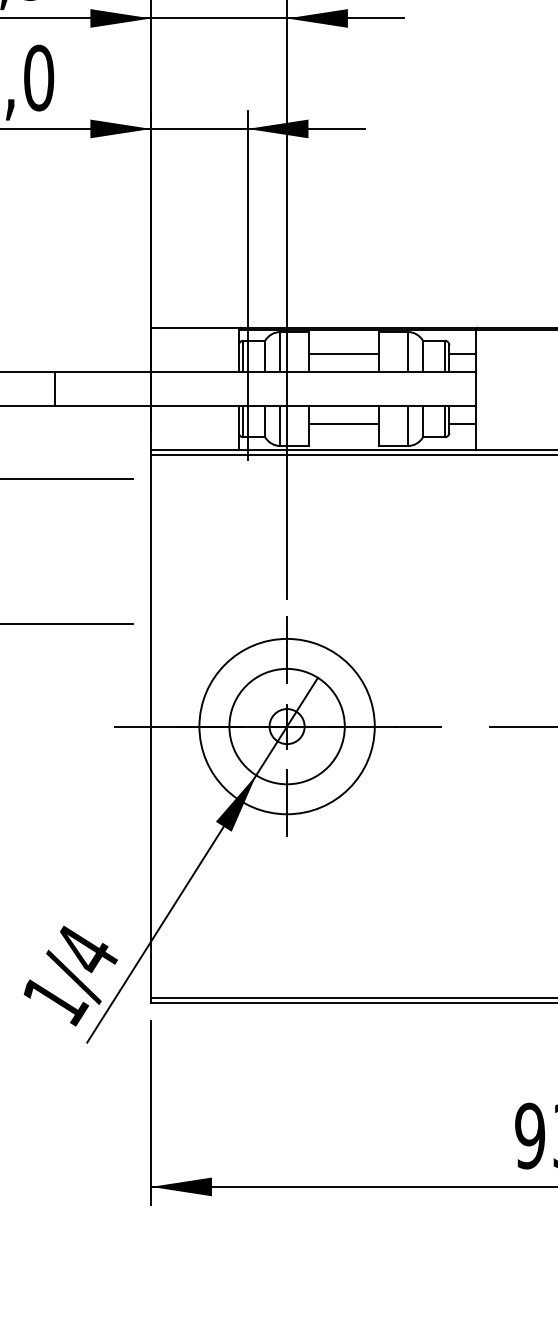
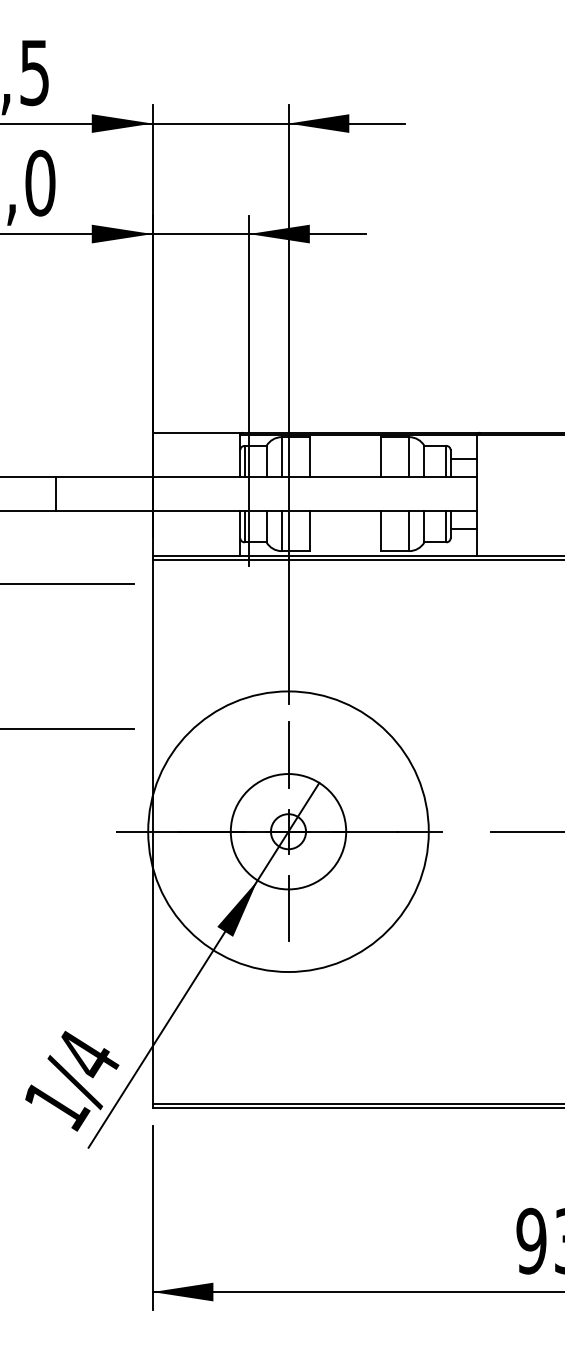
line: (344, 354) -> (345, 459), removed
line: (344, 424) -> (345, 529), removed
circle: (287, 726) -> (288, 831), size x1.6

